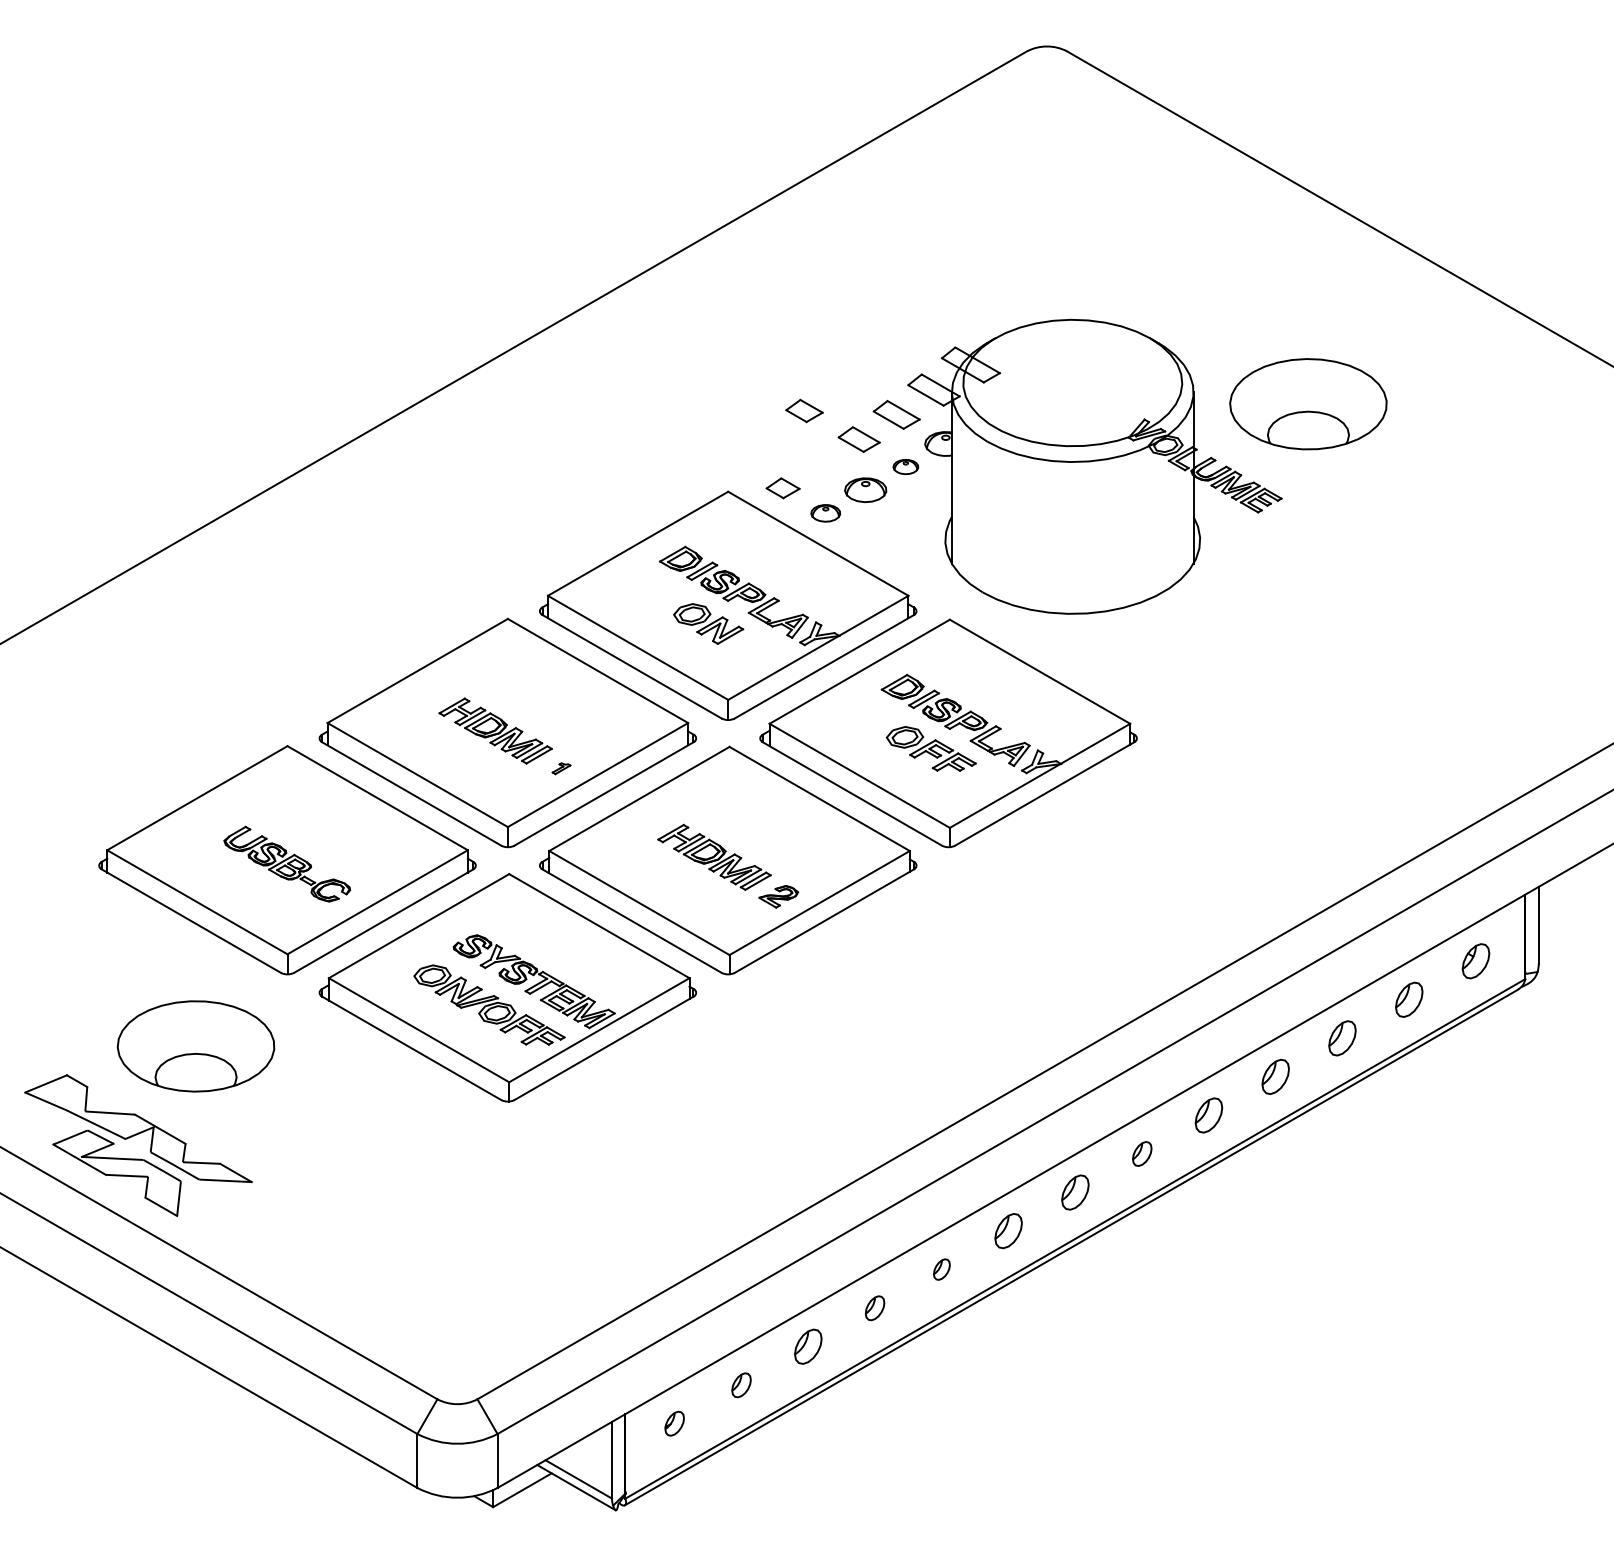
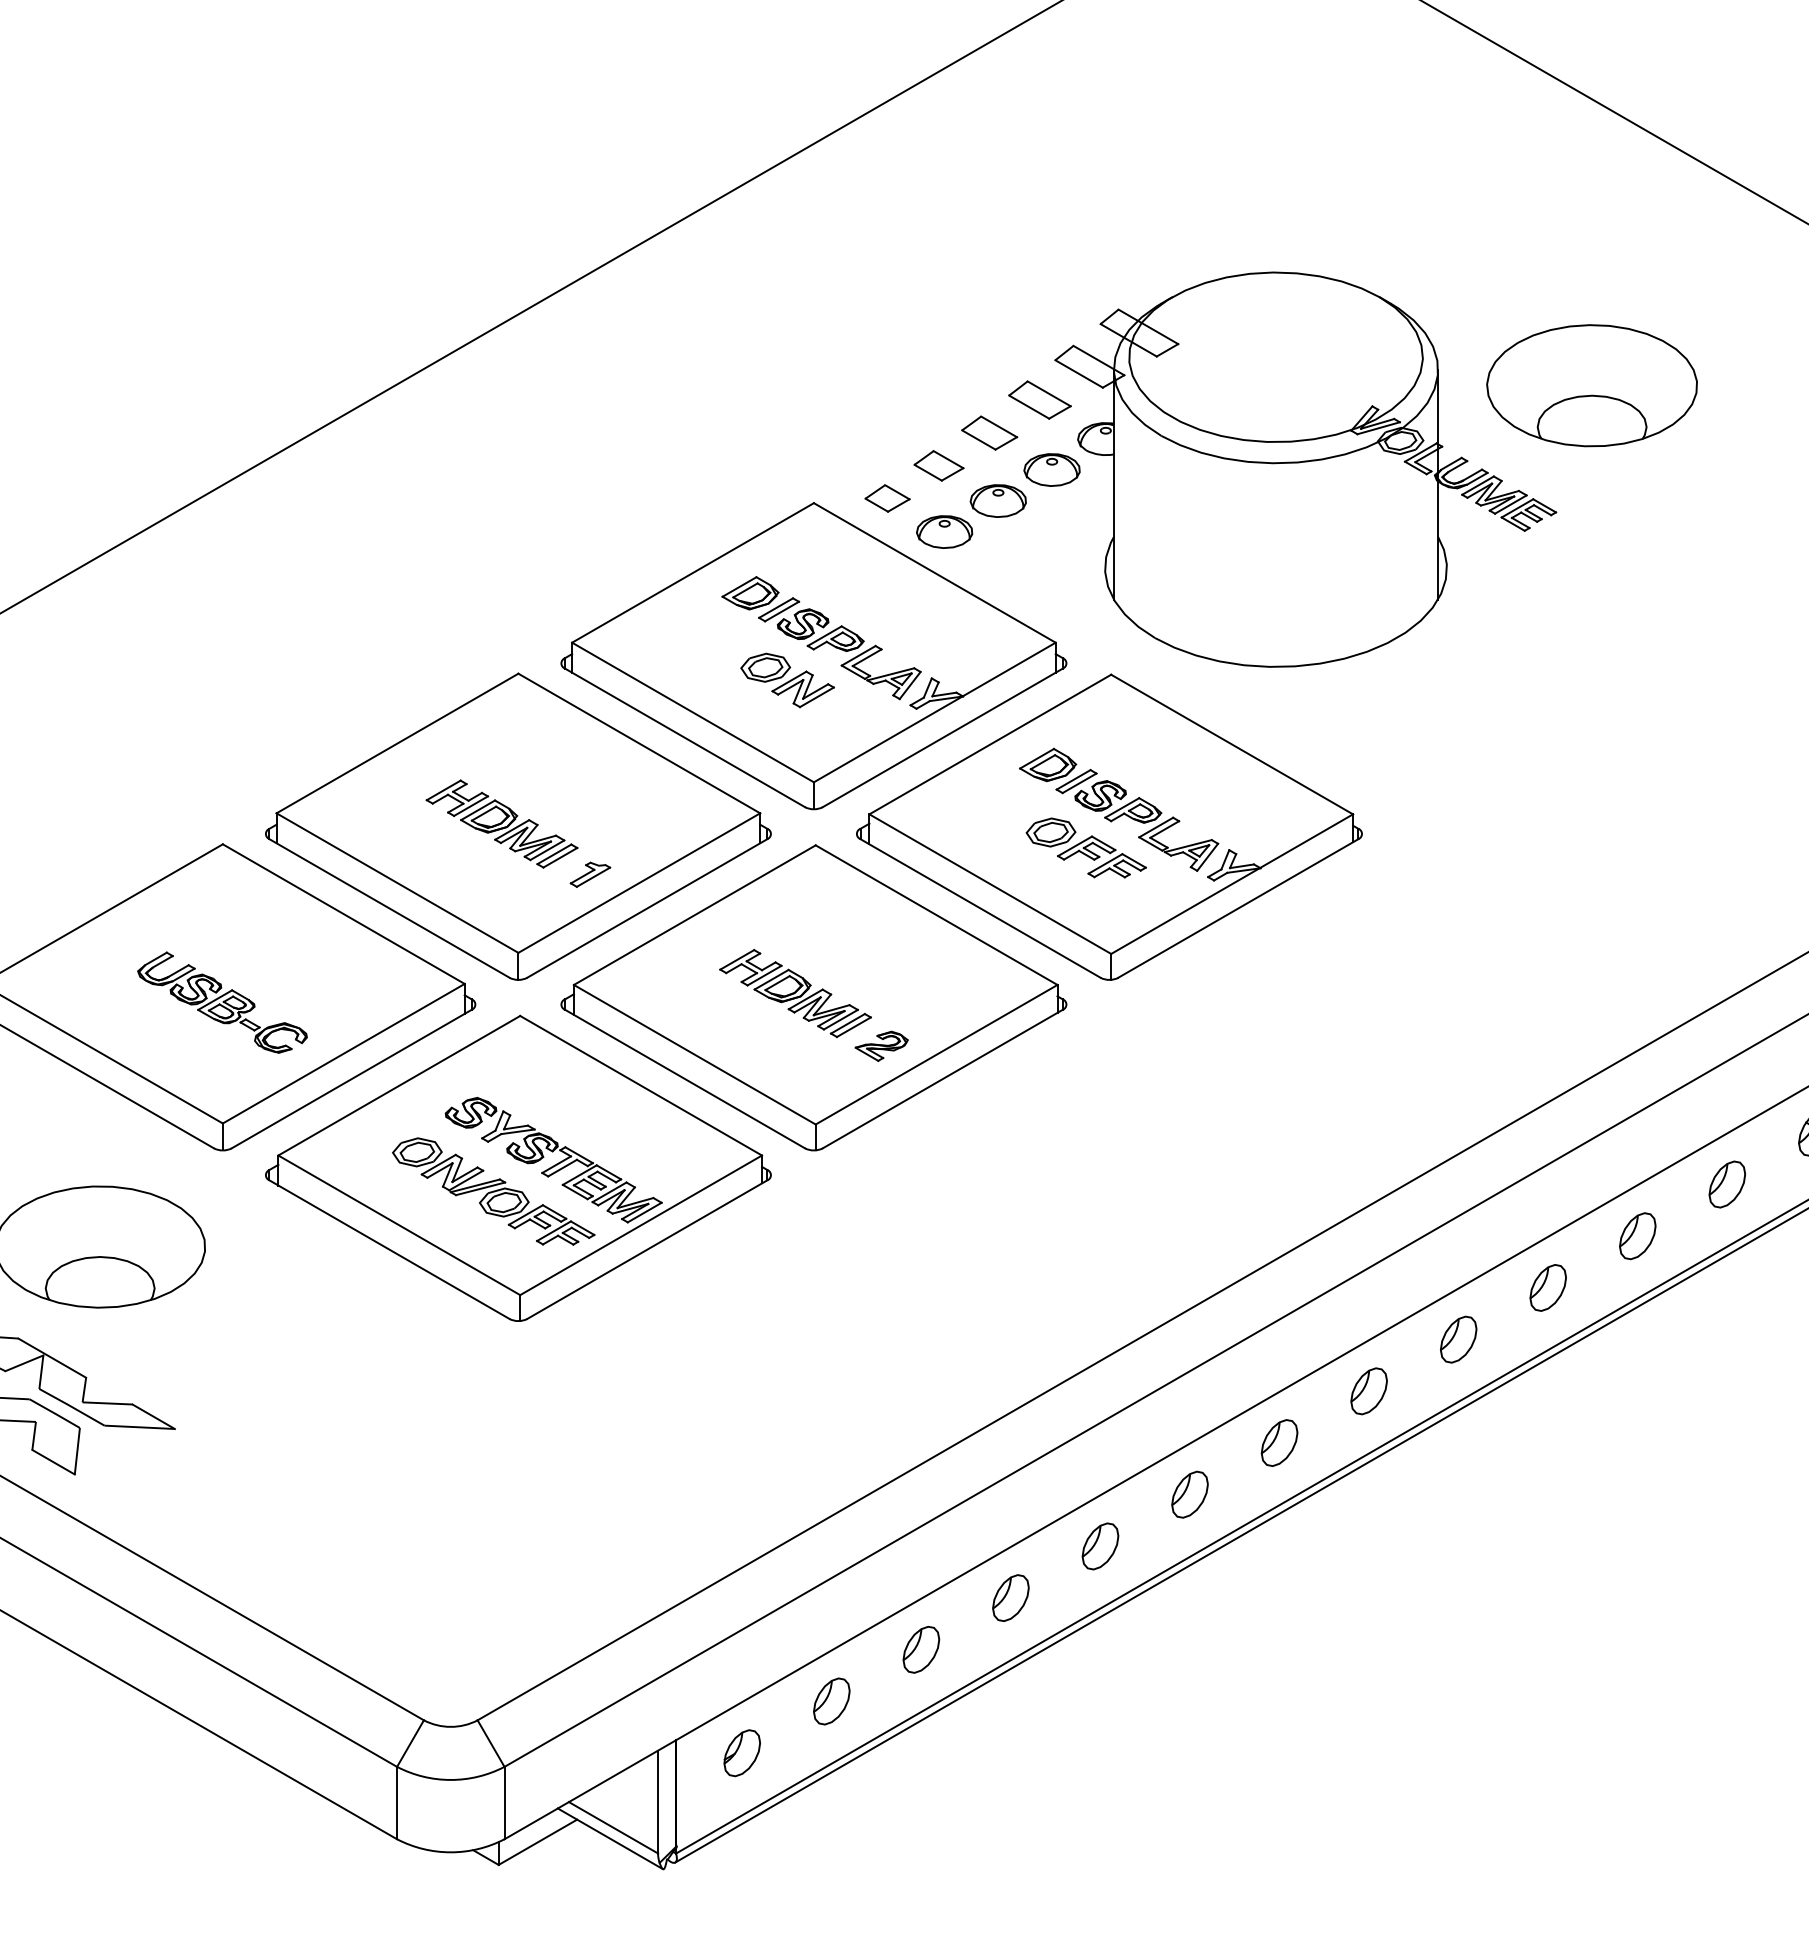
part: (804, 410) -> (939, 465), moved
part: (905, 466) -> (1051, 469), size x1.67
part: (825, 513) -> (944, 532), size x1.43
part: (561, 768) -> (590, 874), size x1.67
part: (1142, 1153) -> (1369, 1390), size x1.43
part: (941, 1269) -> (1099, 1546), size x1.67
part: (874, 1308) -> (1010, 1598), size x1.43
part: (741, 1385) -> (831, 1701), size x1.43
part: (674, 1423) -> (741, 1752), size x1.43

